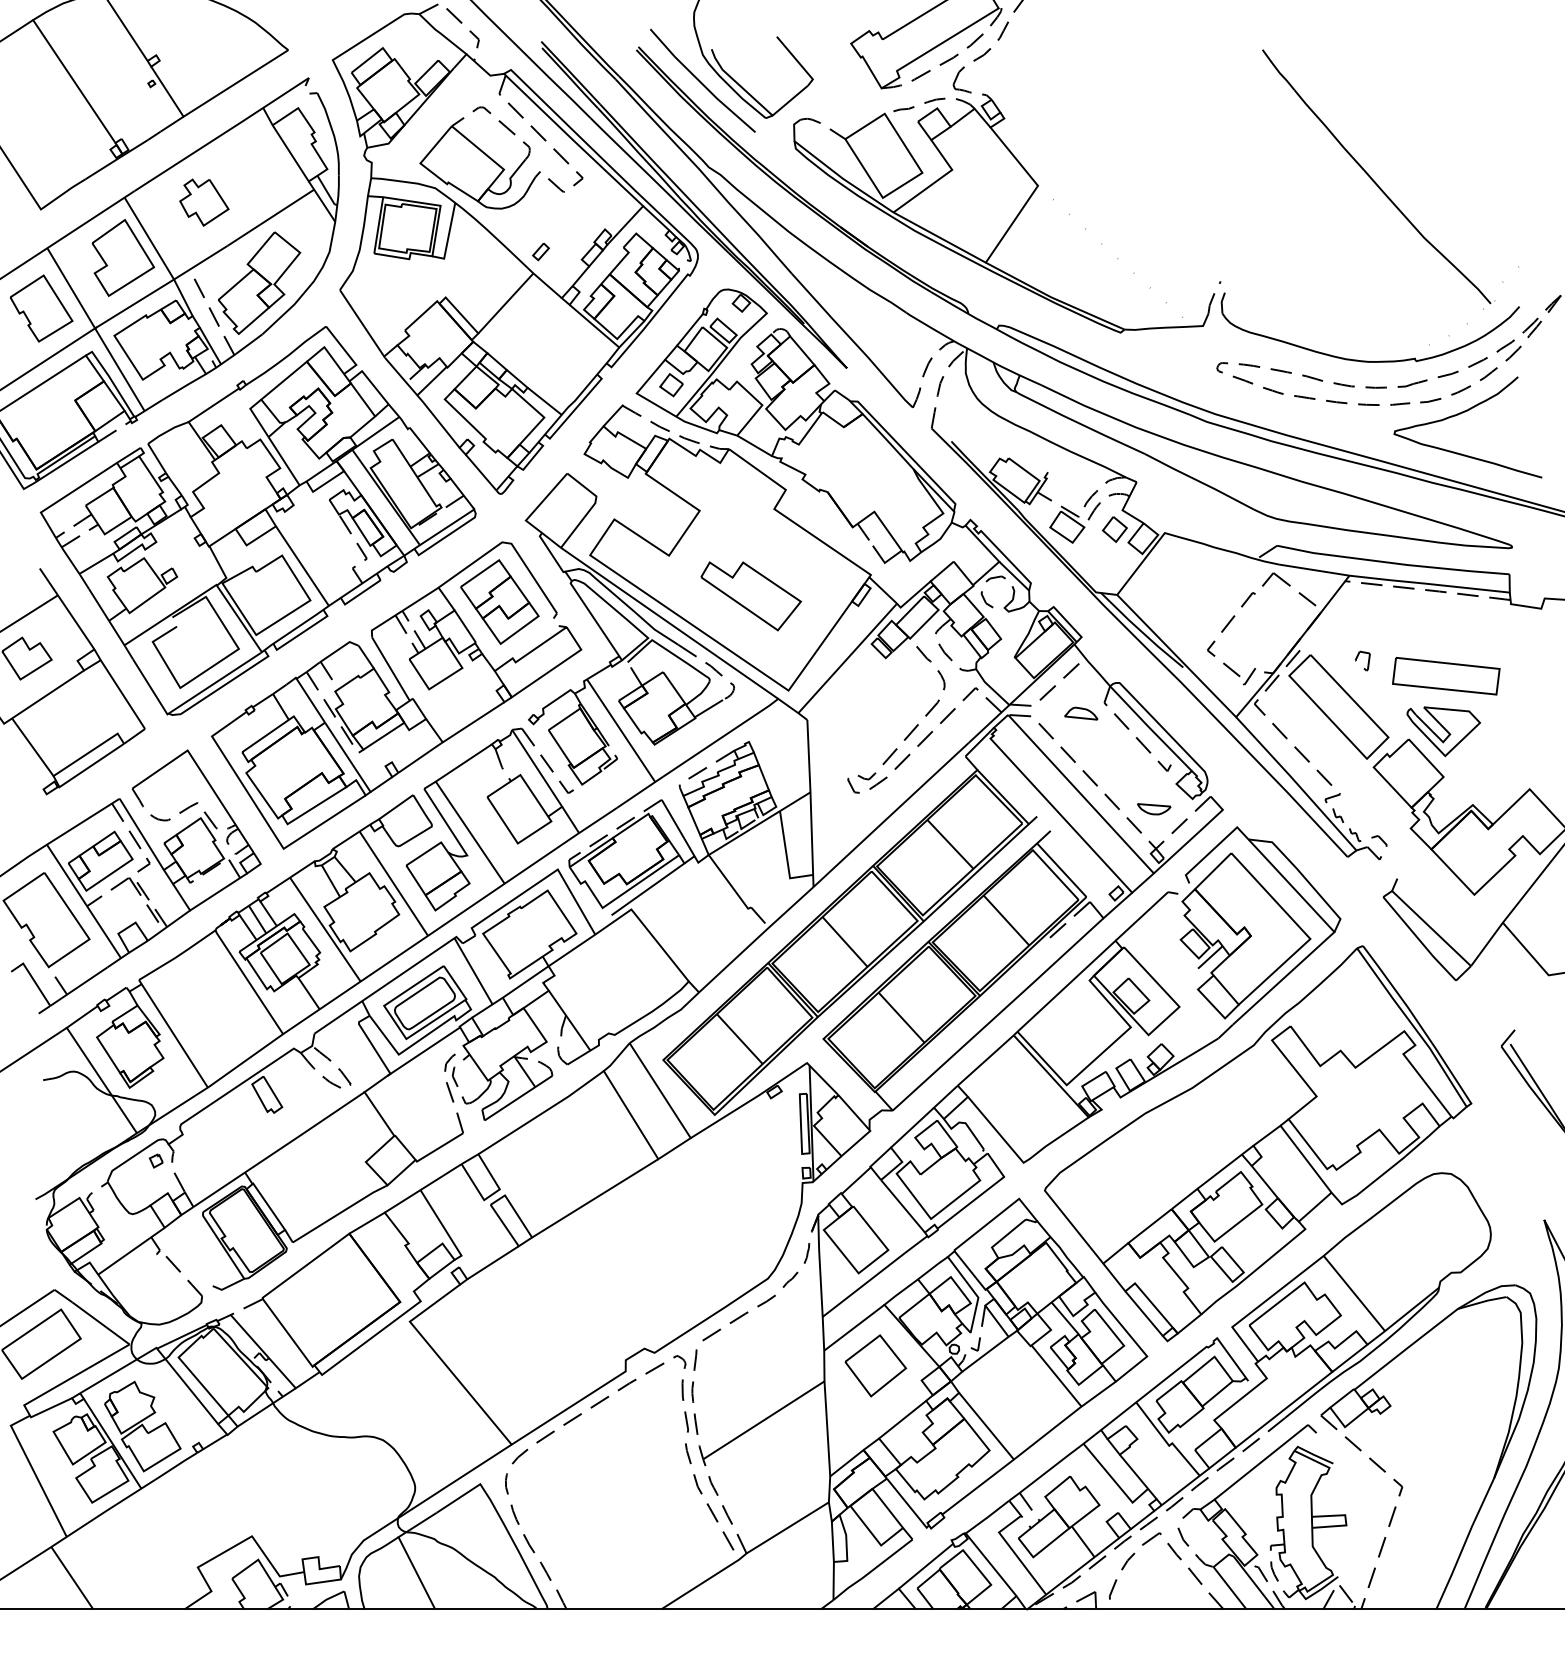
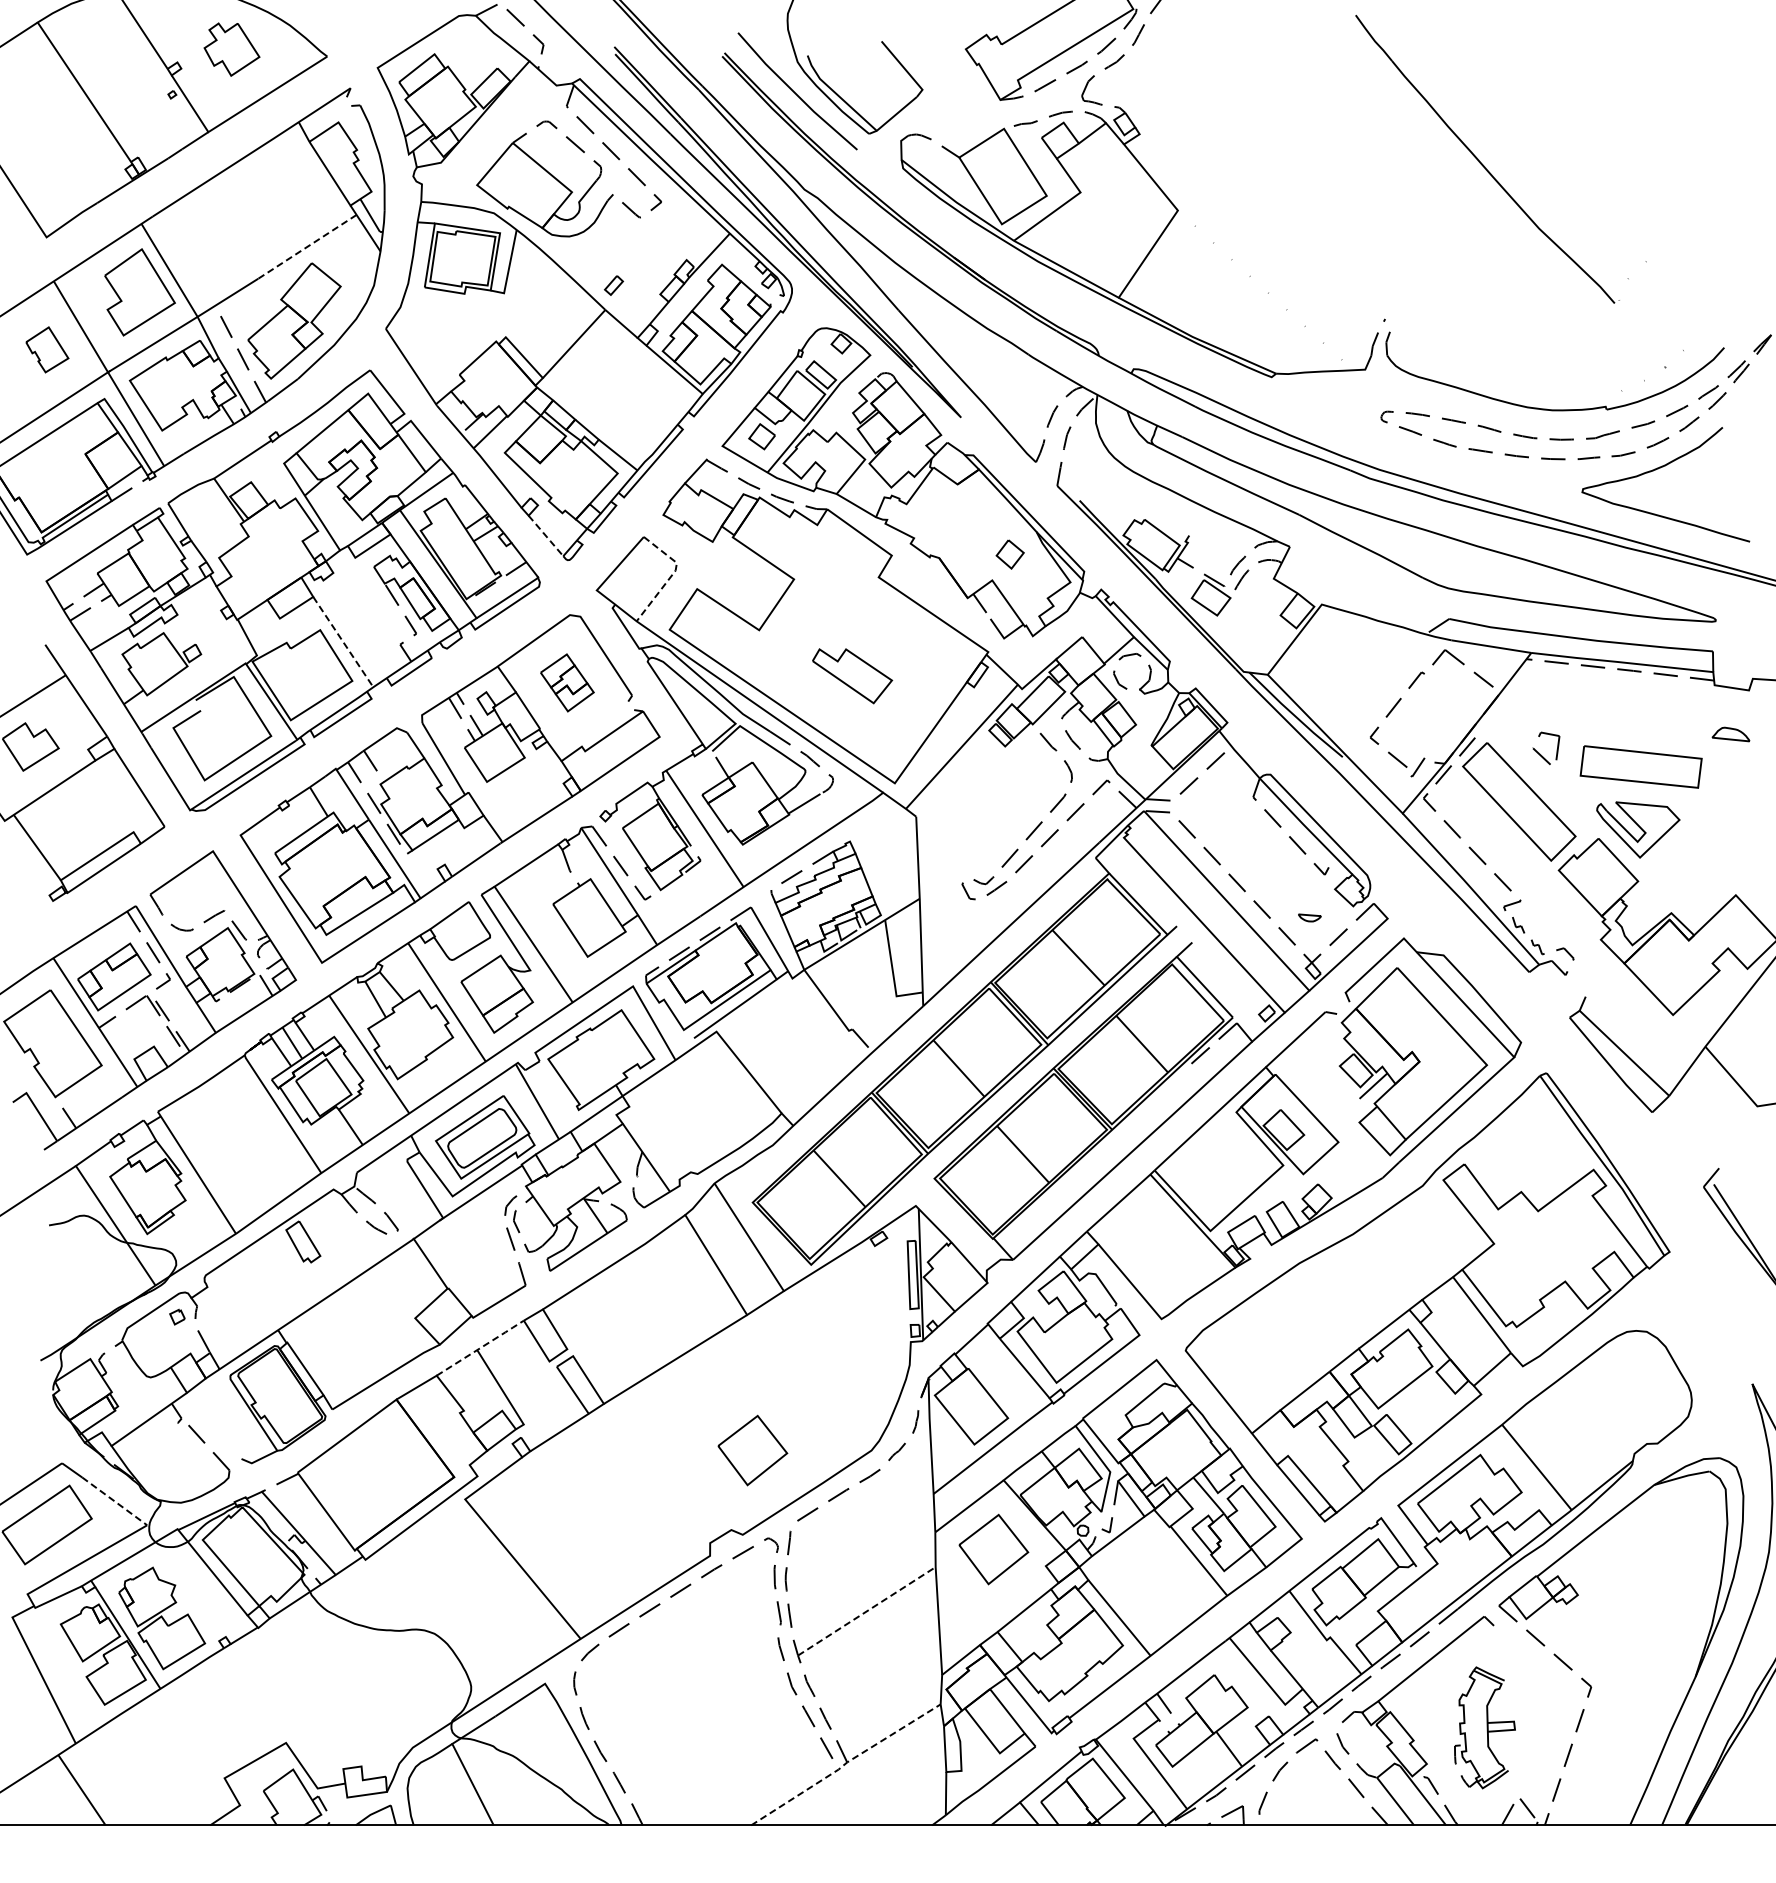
part: (1379, 186) -> (1488, 170), moved
part: (203, 202) -> (231, 49), moved
line: (270, 217) -> (307, 246), solid -> dashed
part: (41, 308) -> (47, 349), size x0.6
line: (481, 473) -> (546, 536), solid -> dashed
line: (591, 507) -> (671, 575), solid -> dashed
part: (1114, 529) -> (1009, 554), moved
line: (301, 564) -> (342, 640), solid -> dashed
part: (751, 595) -> (852, 675), size x0.7
part: (500, 601) -> (567, 682), size x0.6
part: (1362, 660) -> (1546, 749), size x1.6
part: (1080, 713) -> (1730, 734), moved
part: (1153, 808) -> (1309, 917), size x0.6
line: (424, 1187) -> (481, 1347), solid -> dashed
part: (663, 1278) -> (752, 1450), added
line: (101, 1323) -> (115, 1501), solid -> dashed
line: (763, 1420) -> (866, 1611), solid -> dashed
part: (1308, 1522) -> (1484, 1727), size x0.7
line: (745, 1555) -> (845, 1764), solid -> dashed

